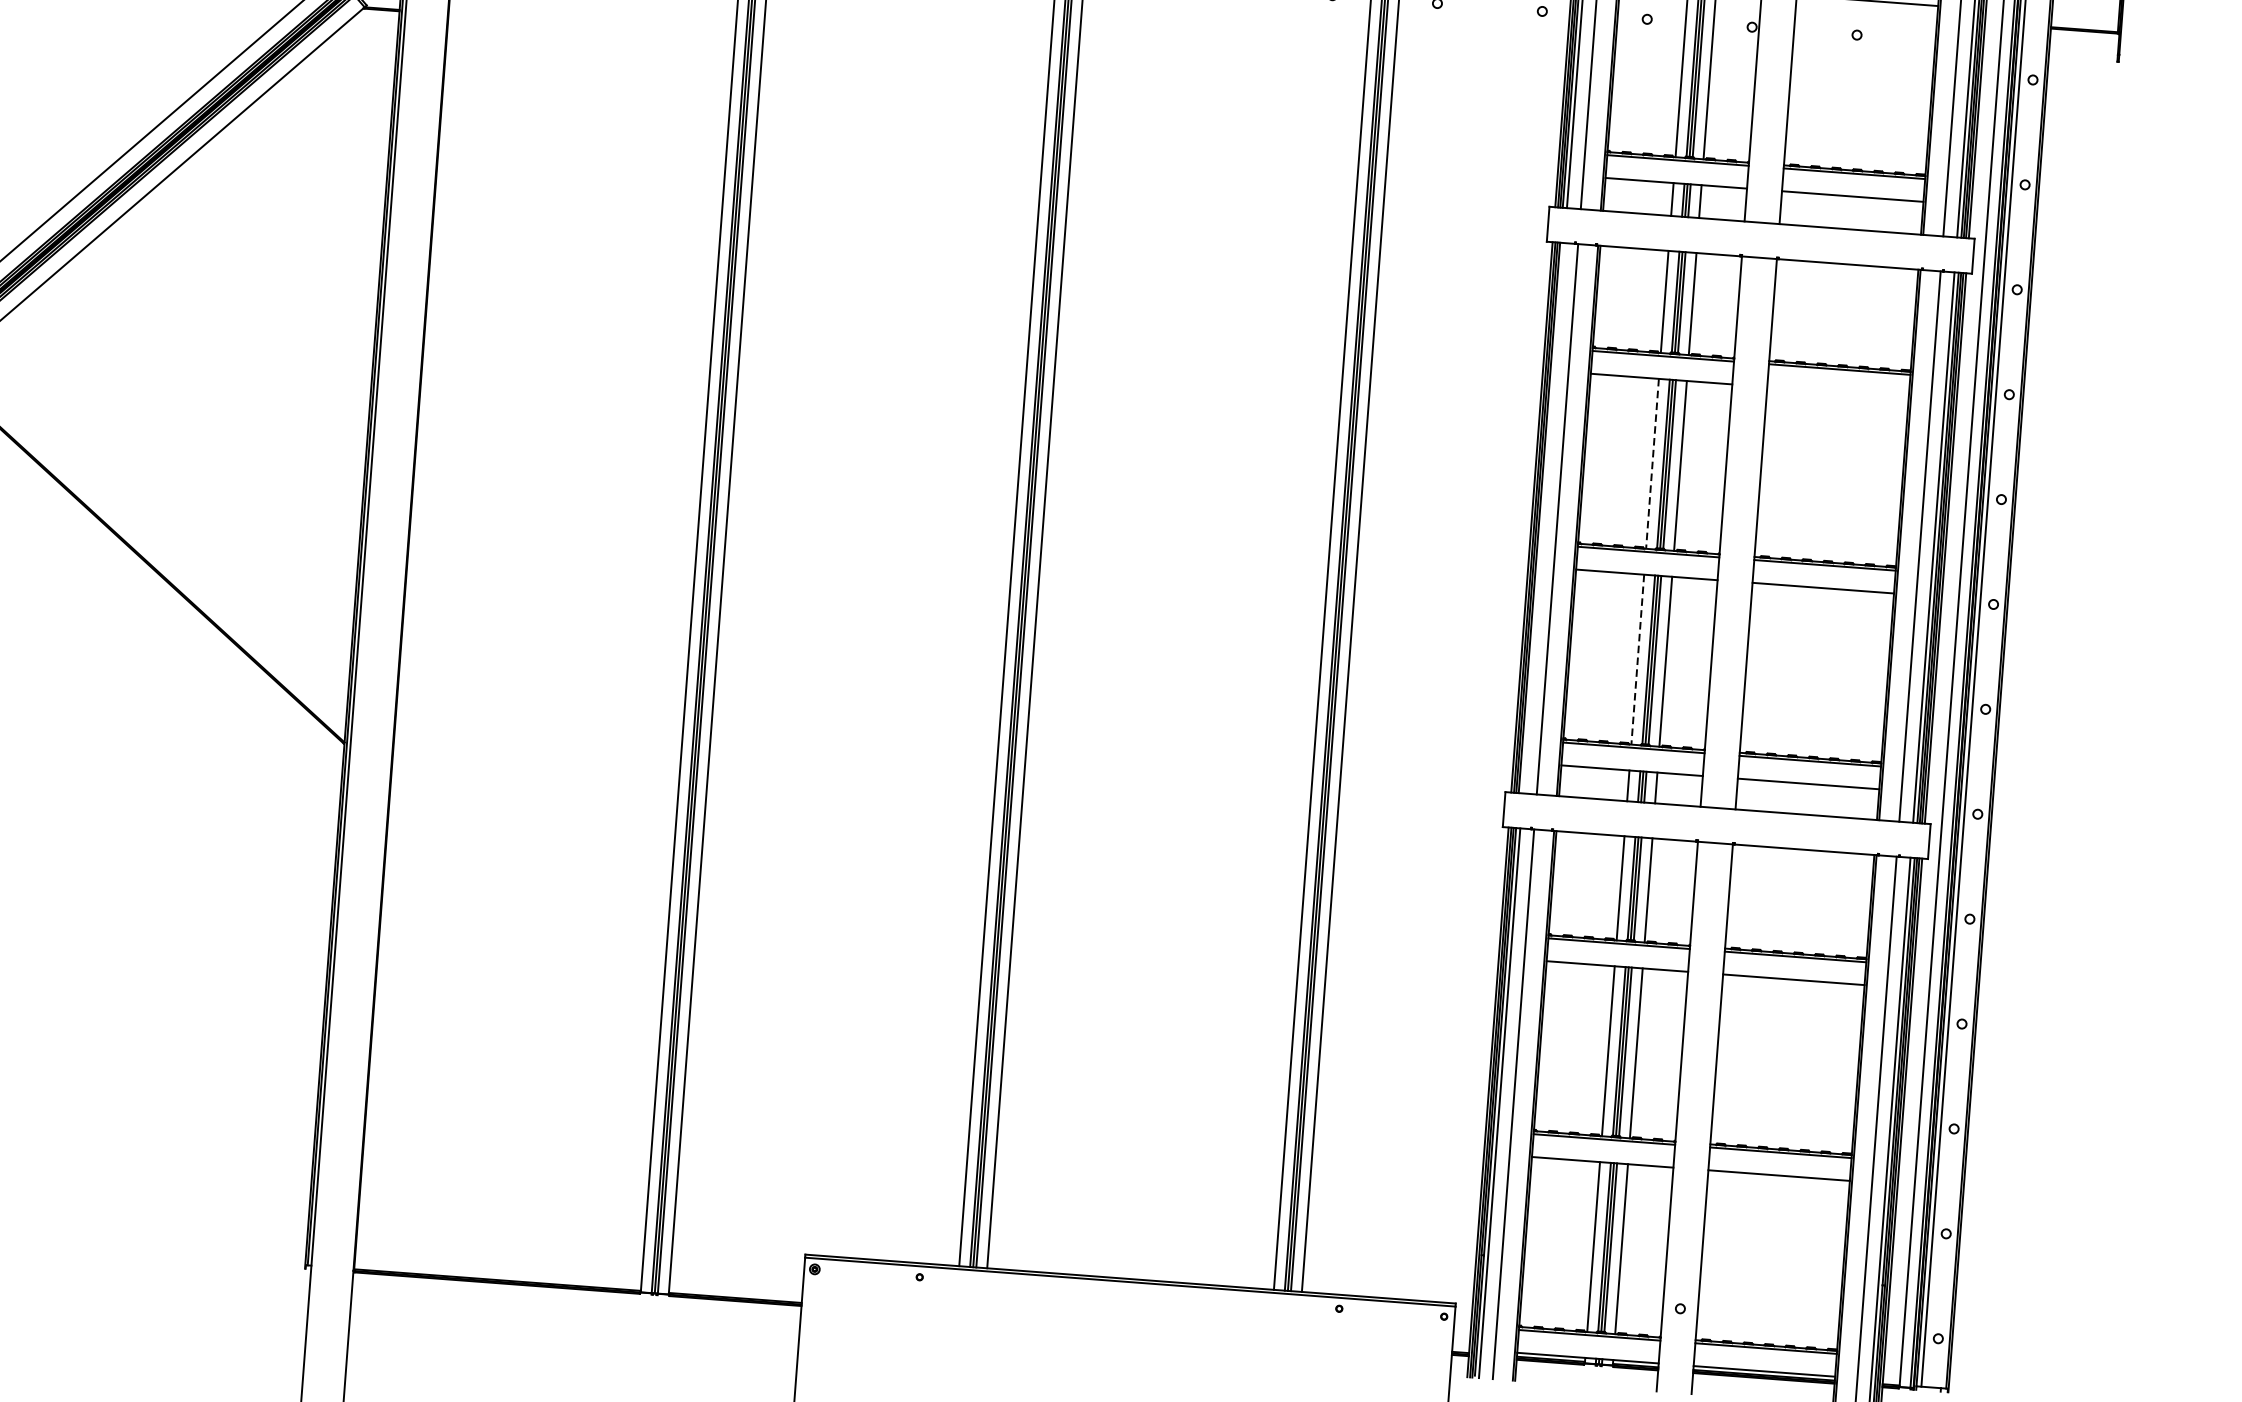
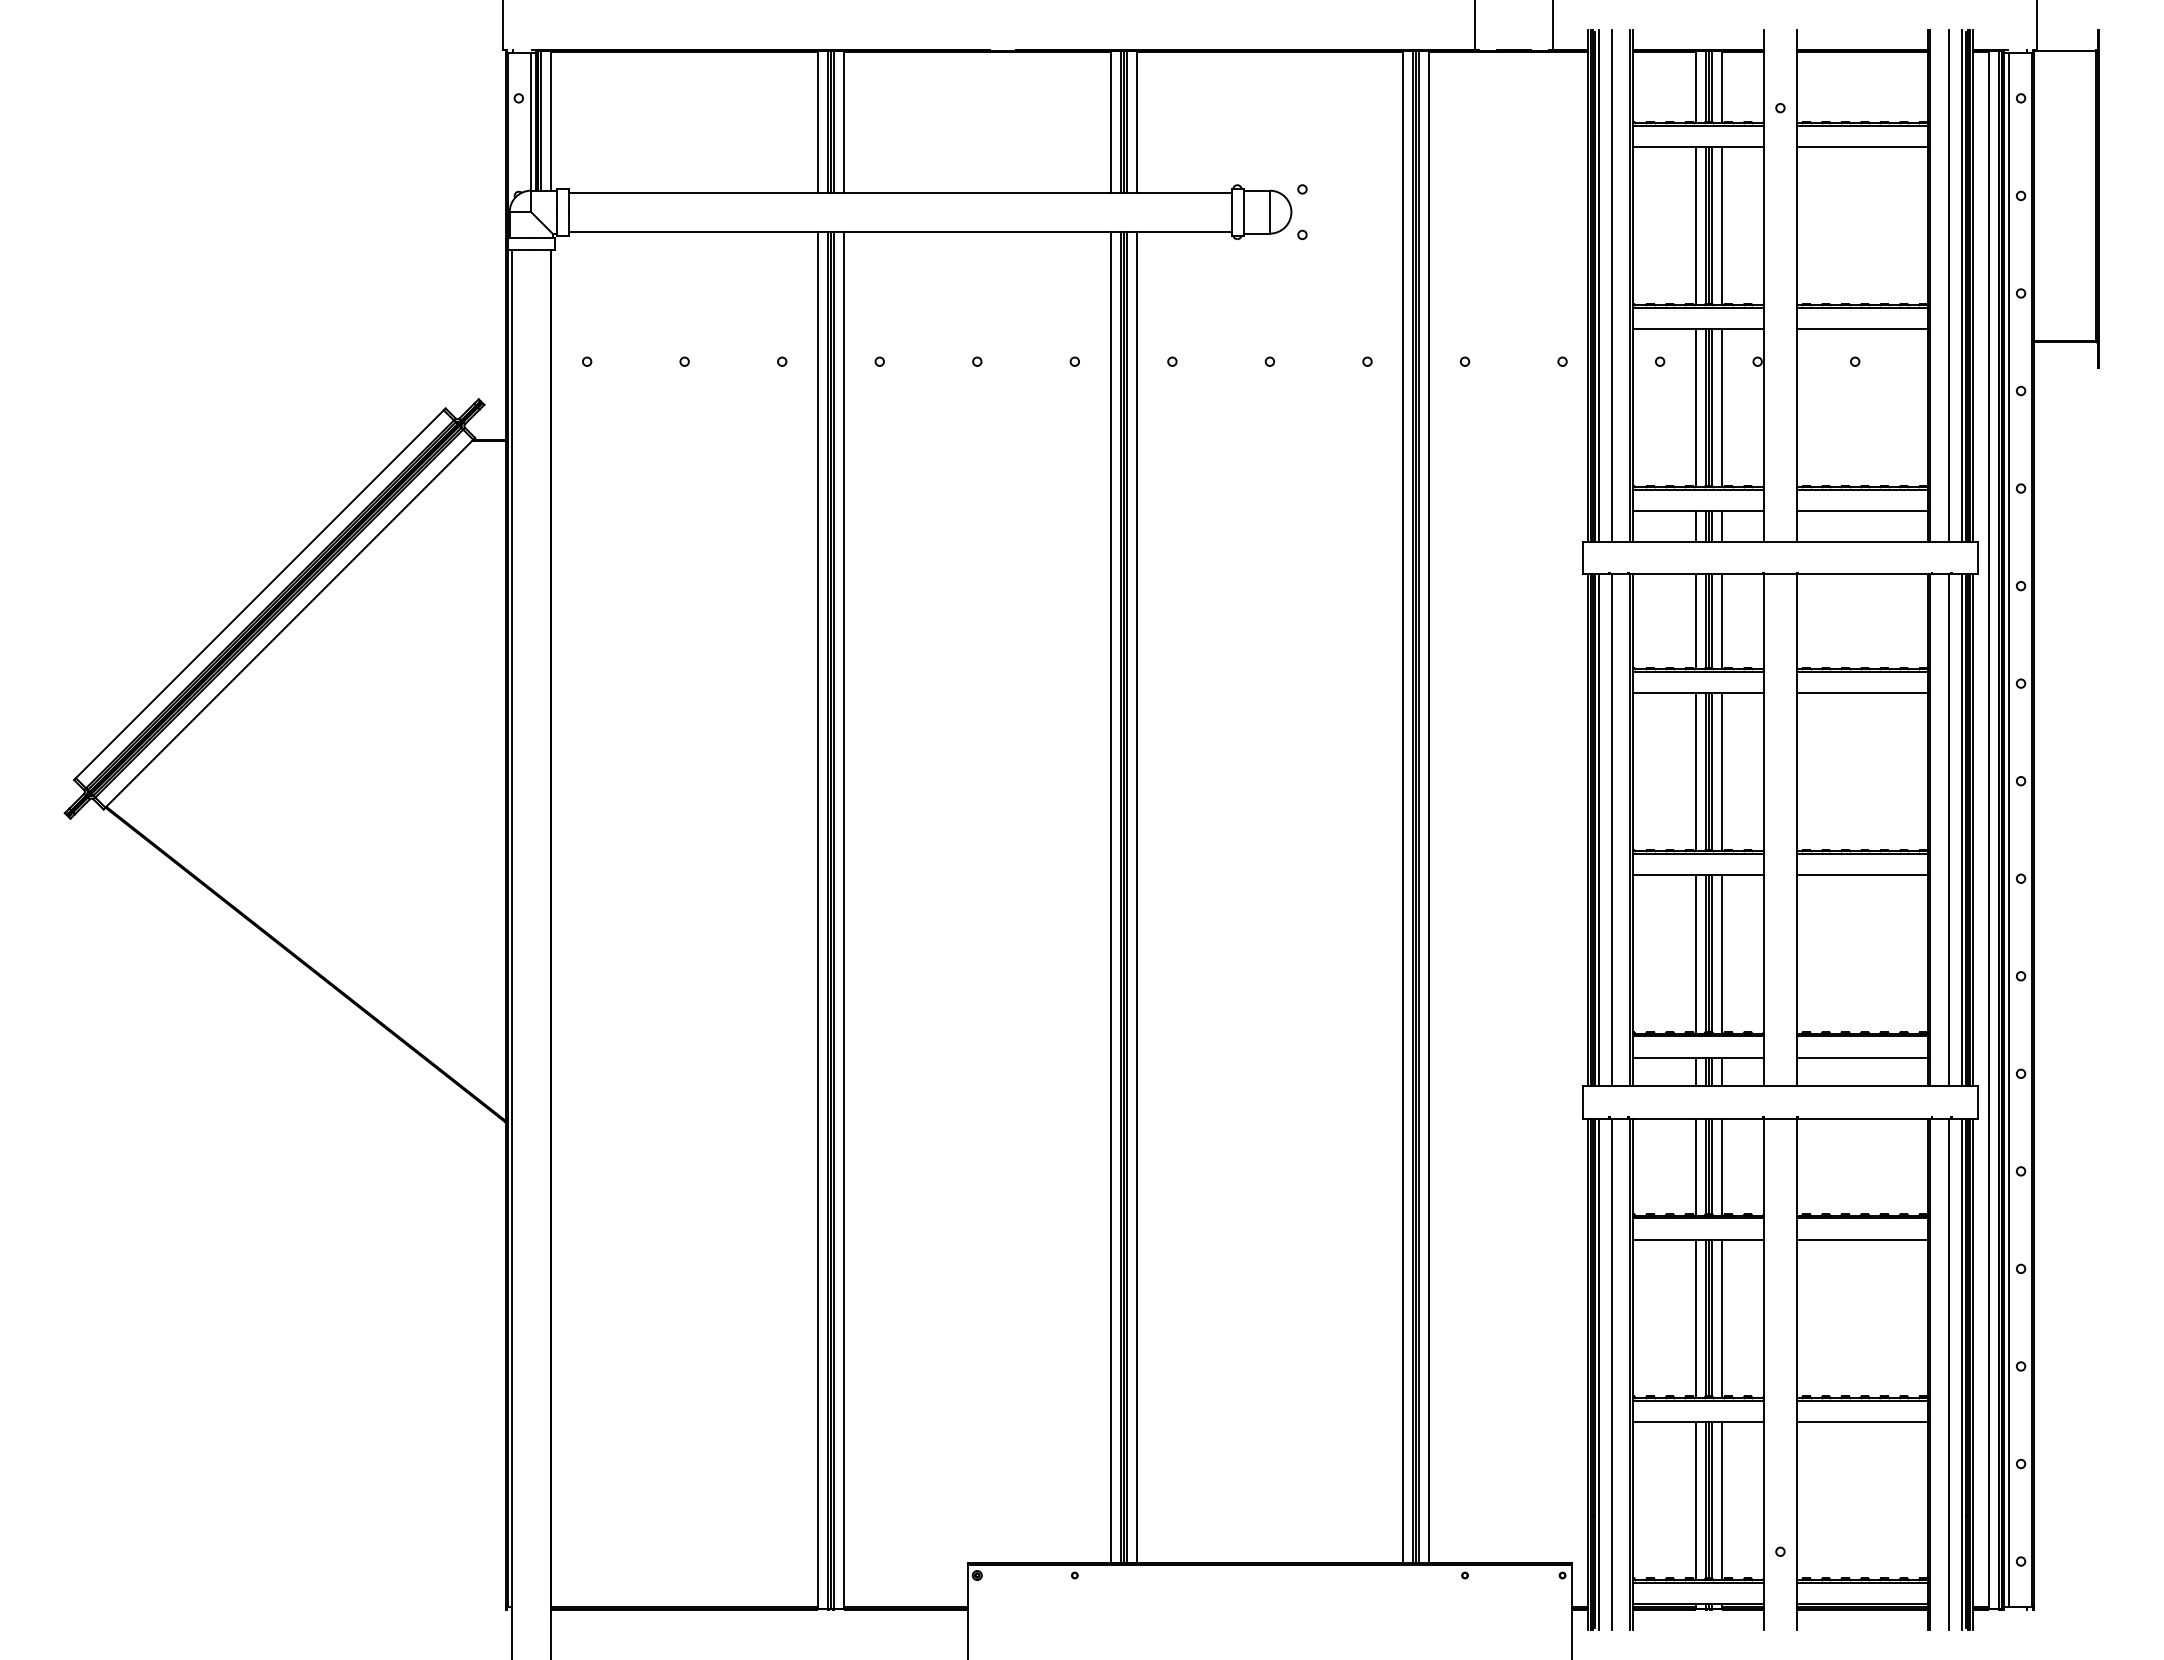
line: (1838, 392) -> (1862, 693), added
line: (1652, 463) -> (1695, 772), dashed -> solid
line: (1544, 518) -> (1599, 830), added
line: (1637, 660) -> (1695, 955), dashed -> solid

